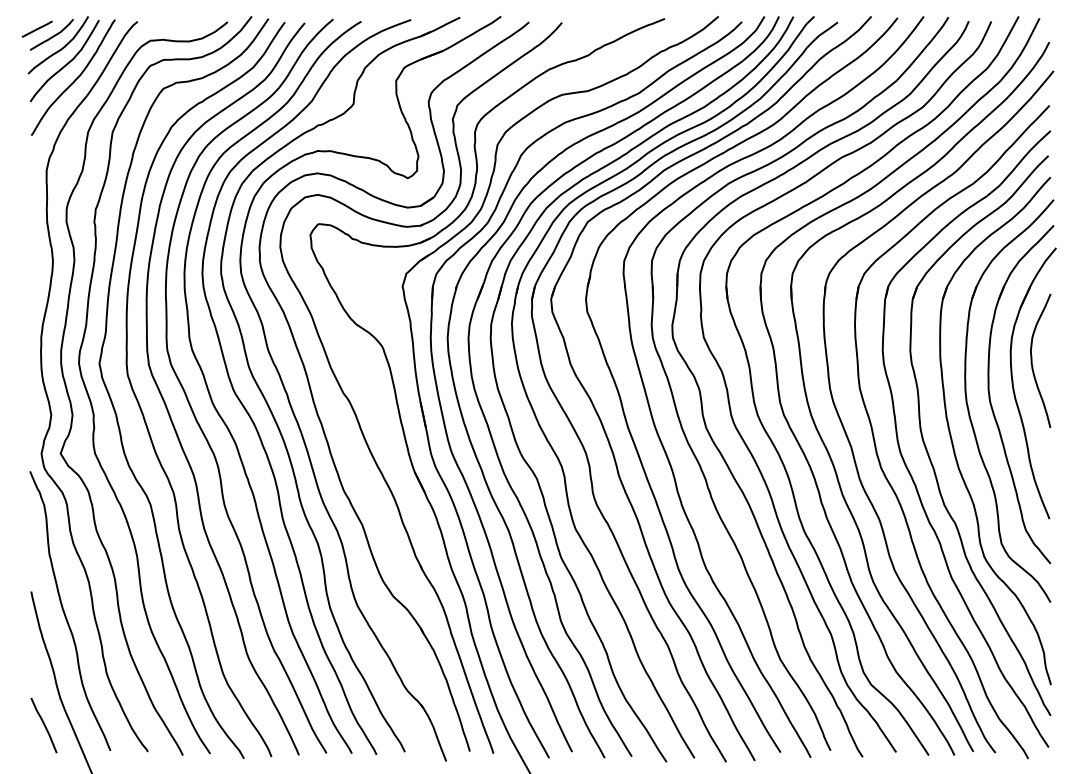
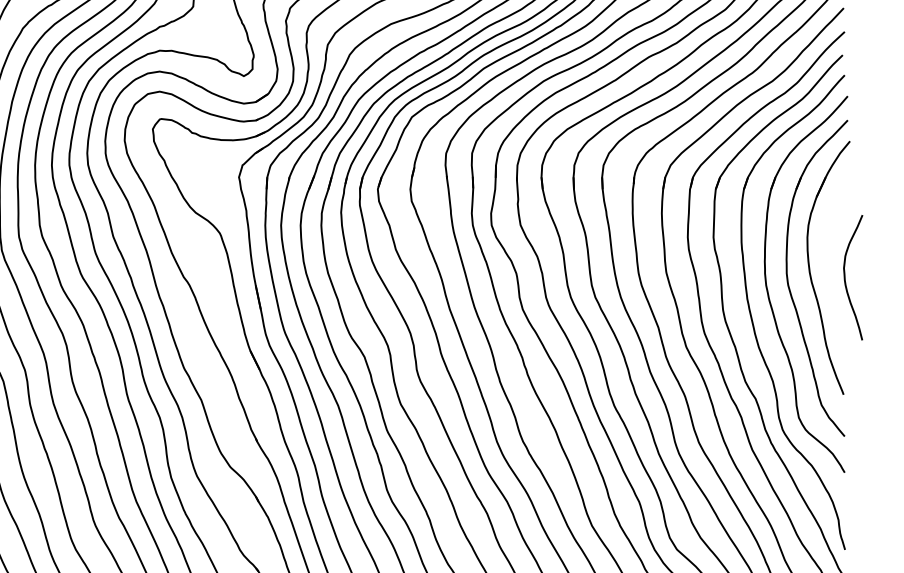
curve: (1032, 360) -> (845, 277), moved

